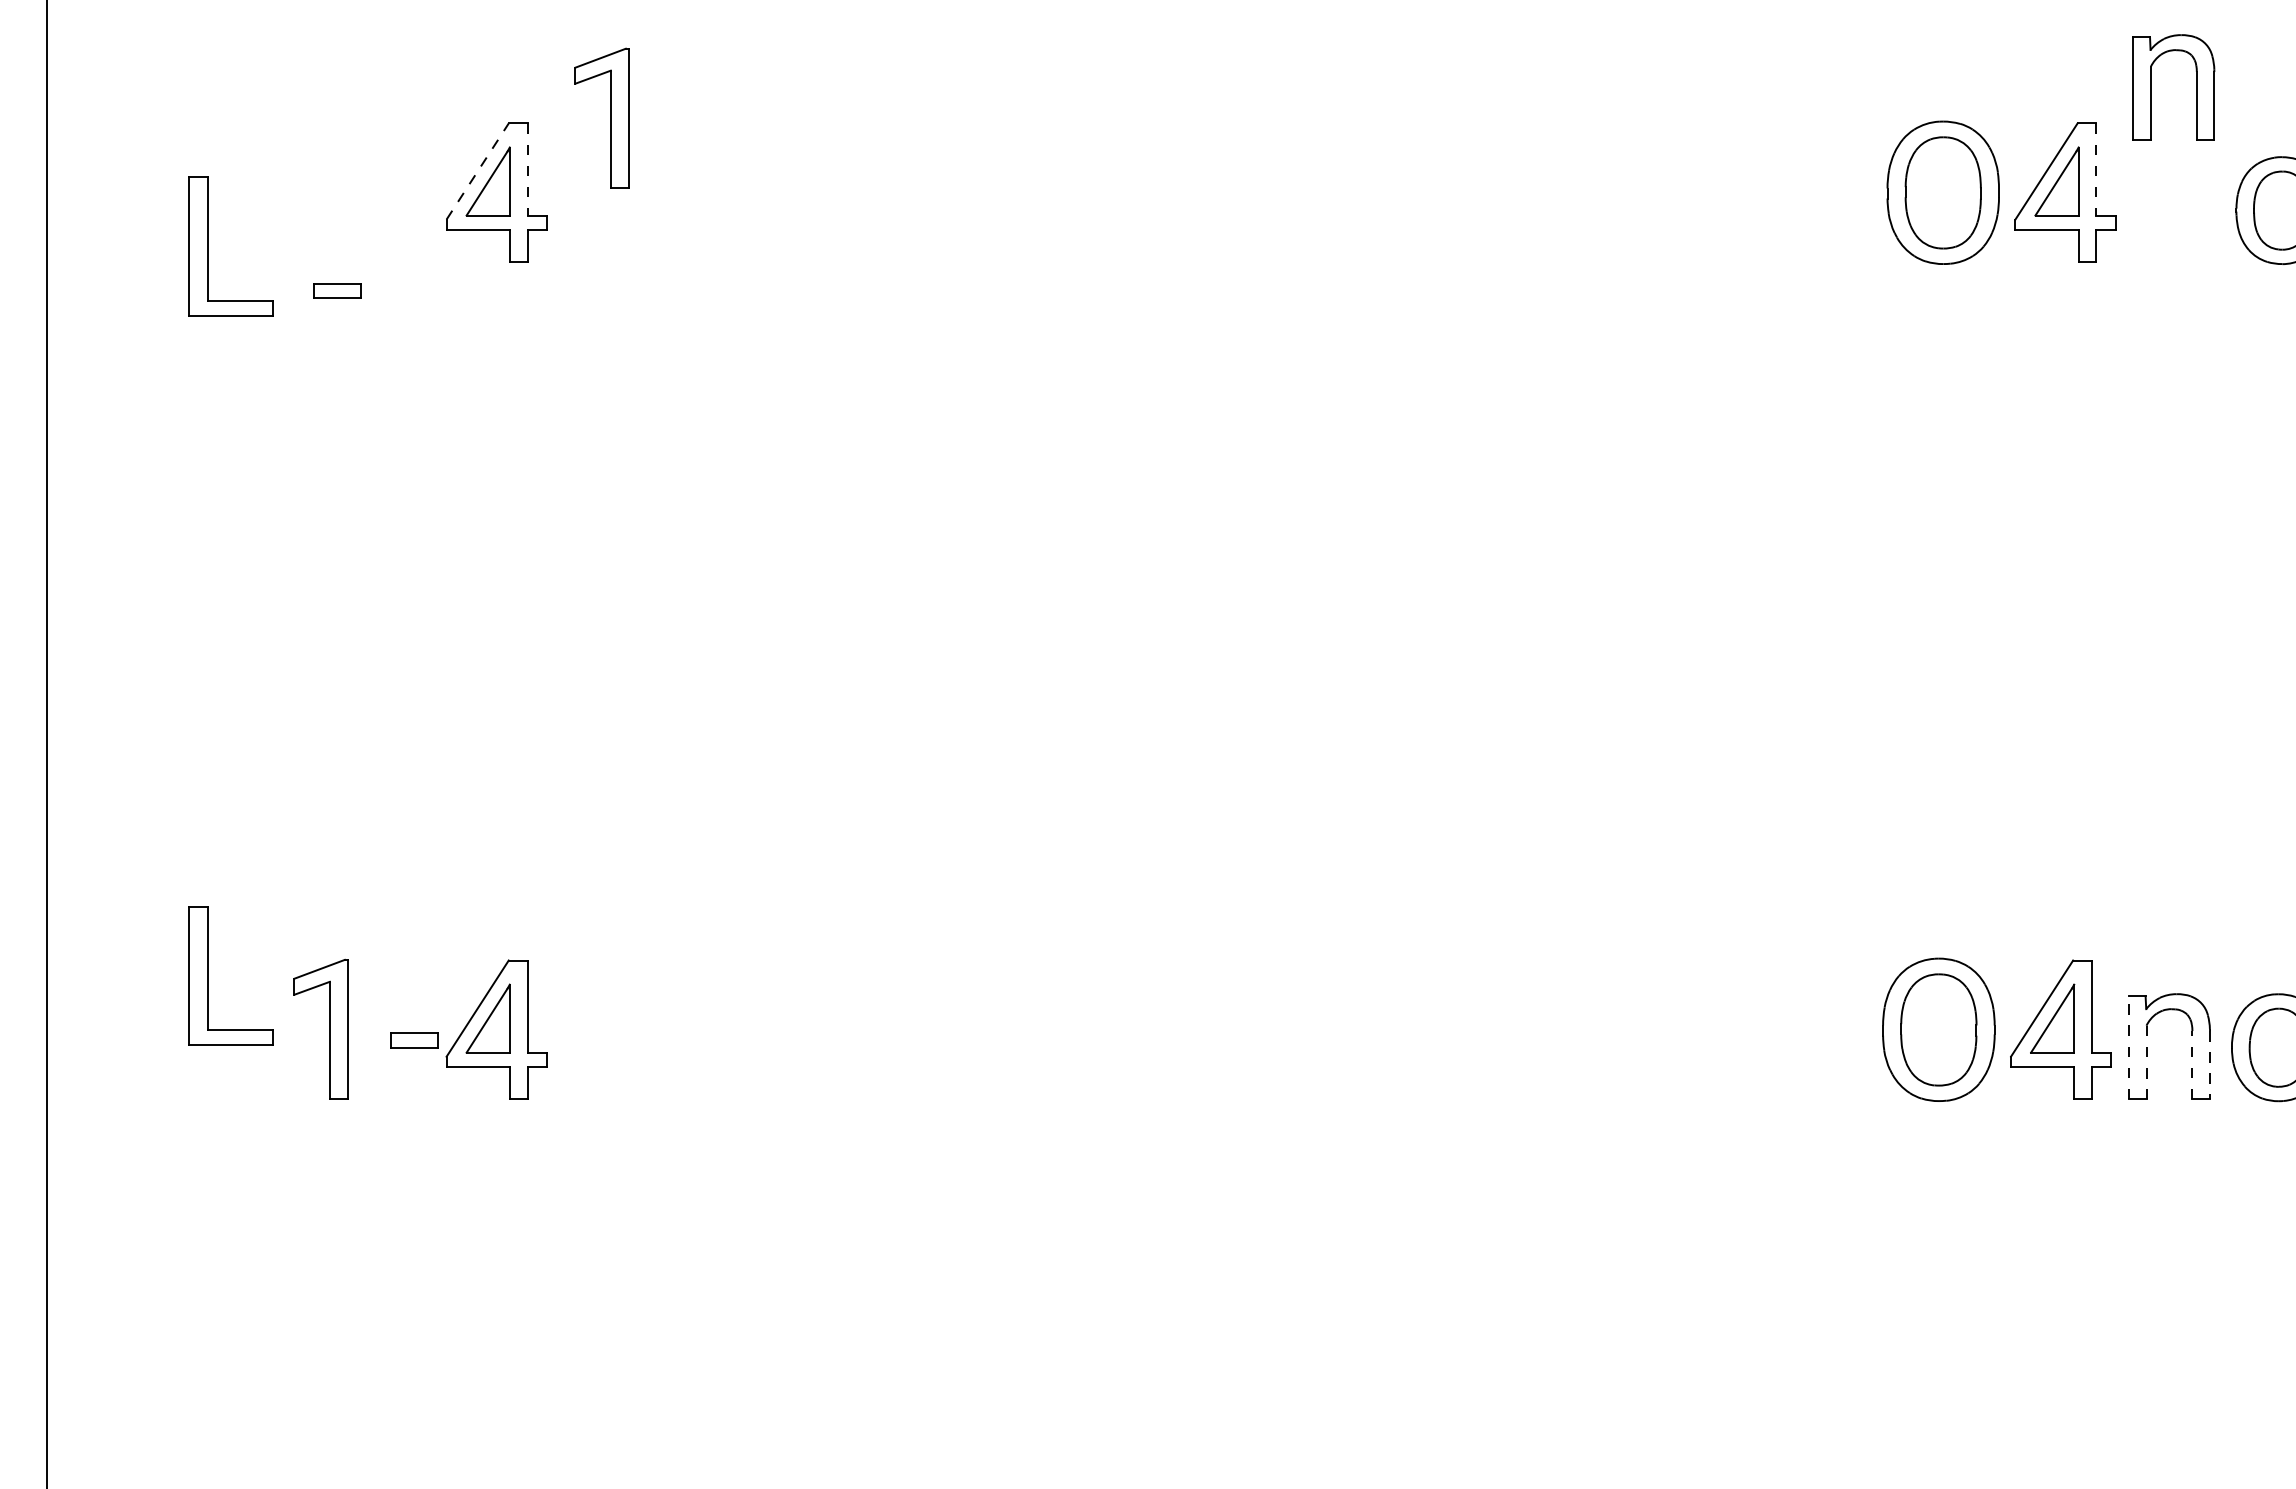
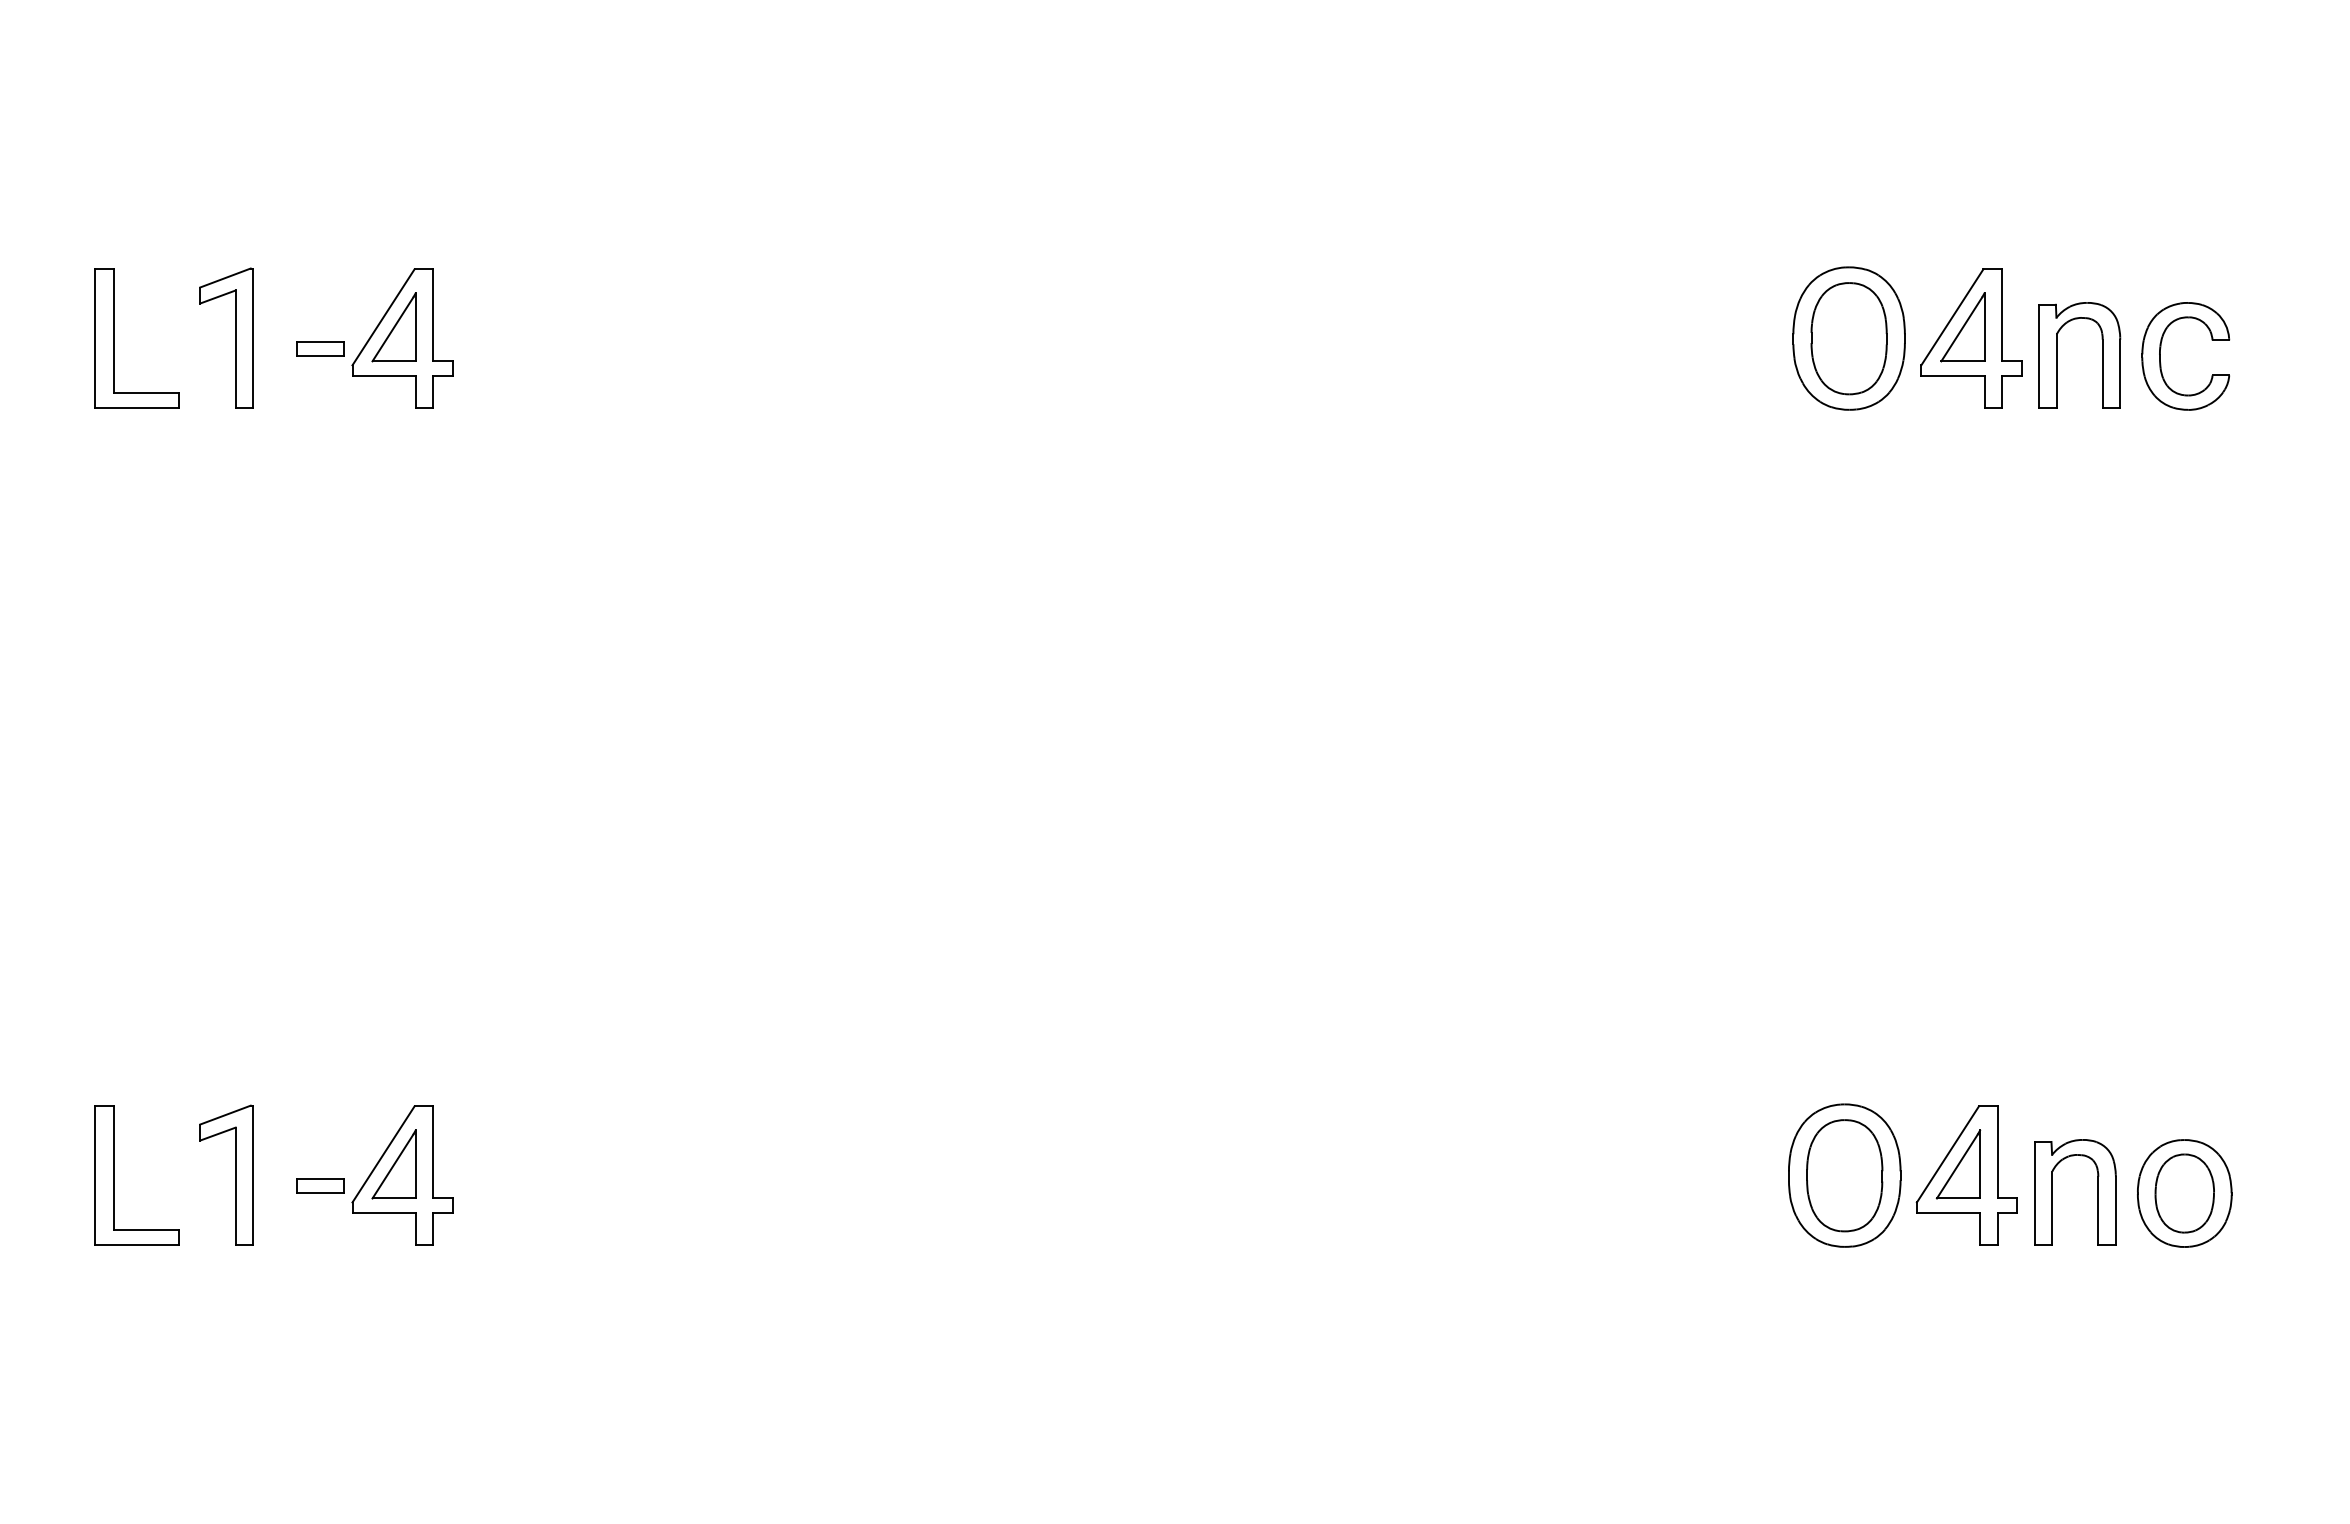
part: (2151, 87) -> (2057, 355), moved
part: (610, 117) -> (235, 337), moved
line: (527, 169) -> (433, 315), dashed -> solid
line: (2096, 169) -> (2002, 315), dashed -> solid
line: (477, 170) -> (383, 316), dashed -> solid
part: (208, 246) -> (114, 338), moved
part: (337, 290) -> (320, 348), moved
part: (208, 975) -> (114, 1175), moved
line: (2128, 1047) -> (2034, 1193), dashed -> solid
line: (2146, 1062) -> (2052, 1208), dashed -> solid
line: (2192, 1064) -> (2098, 1210), dashed -> solid
line: (2209, 1065) -> (2115, 1211), dashed -> solid

